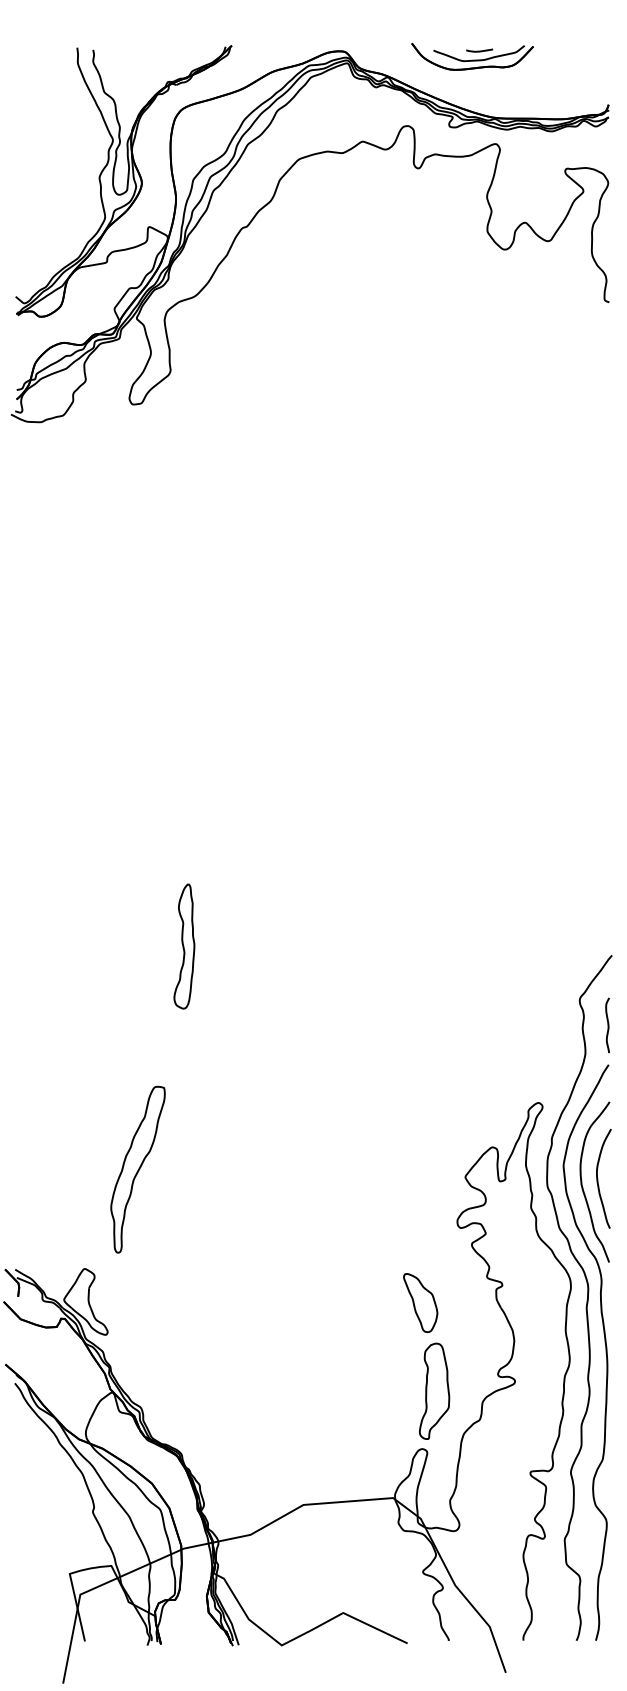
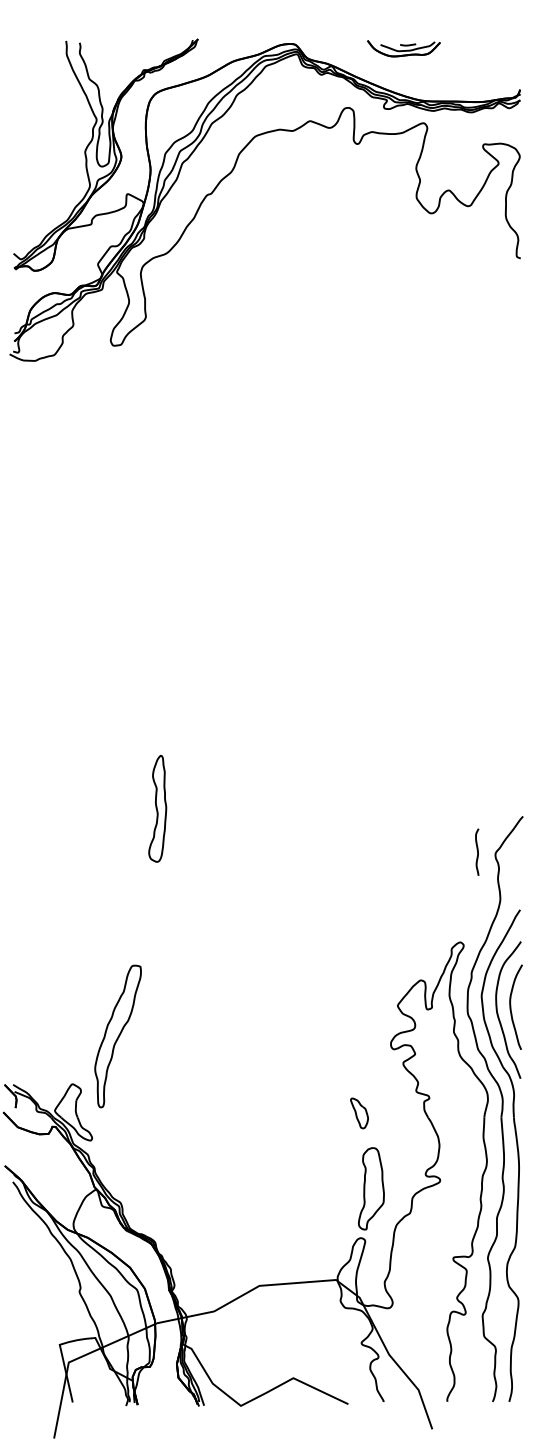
part: (472, 56) -> (403, 48), size x0.7
curve: (607, 1024) -> (477, 851), moved
part: (137, 1169) -> (117, 1036), moved
part: (420, 1303) -> (359, 1113), size x0.6

